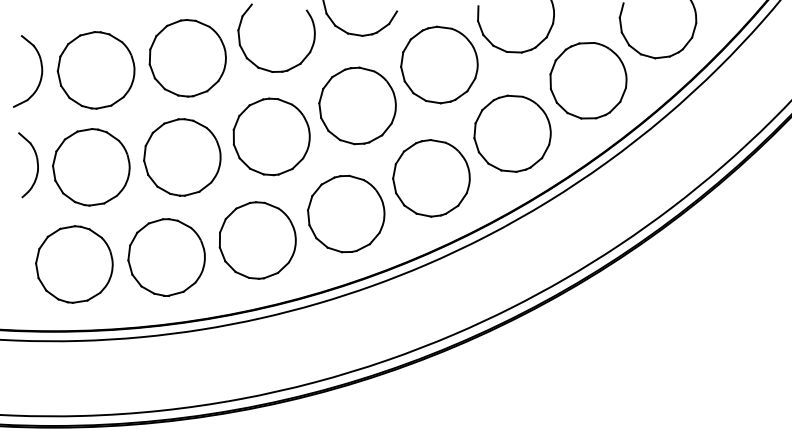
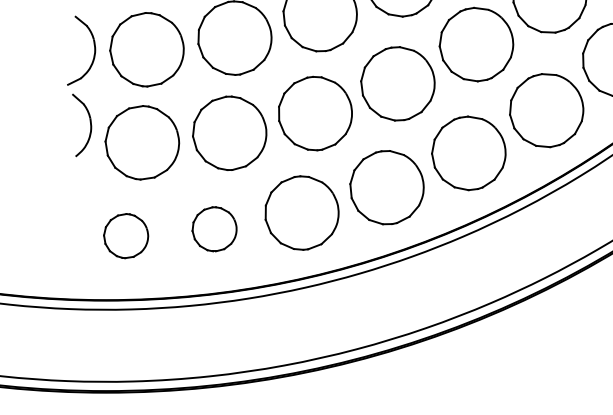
part: (36, 162) -> (89, 122), moved
part: (166, 257) -> (214, 229), size x0.6
part: (74, 264) -> (126, 236), size x0.6

